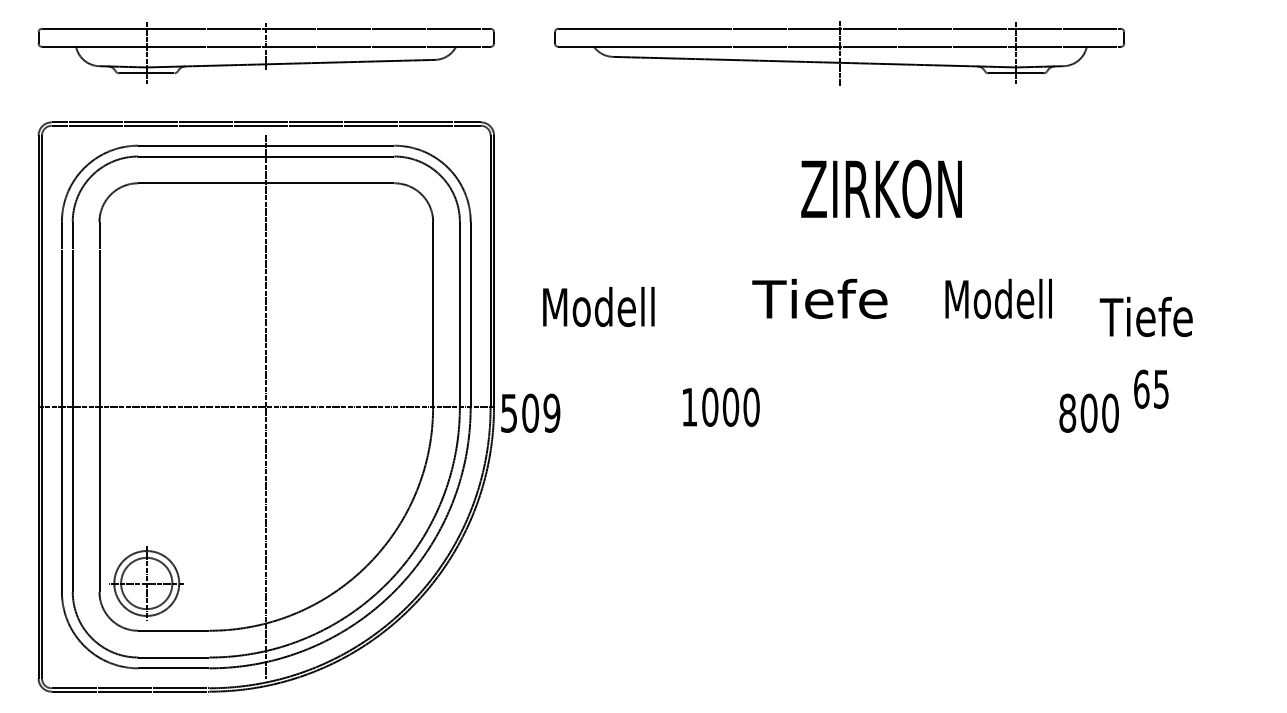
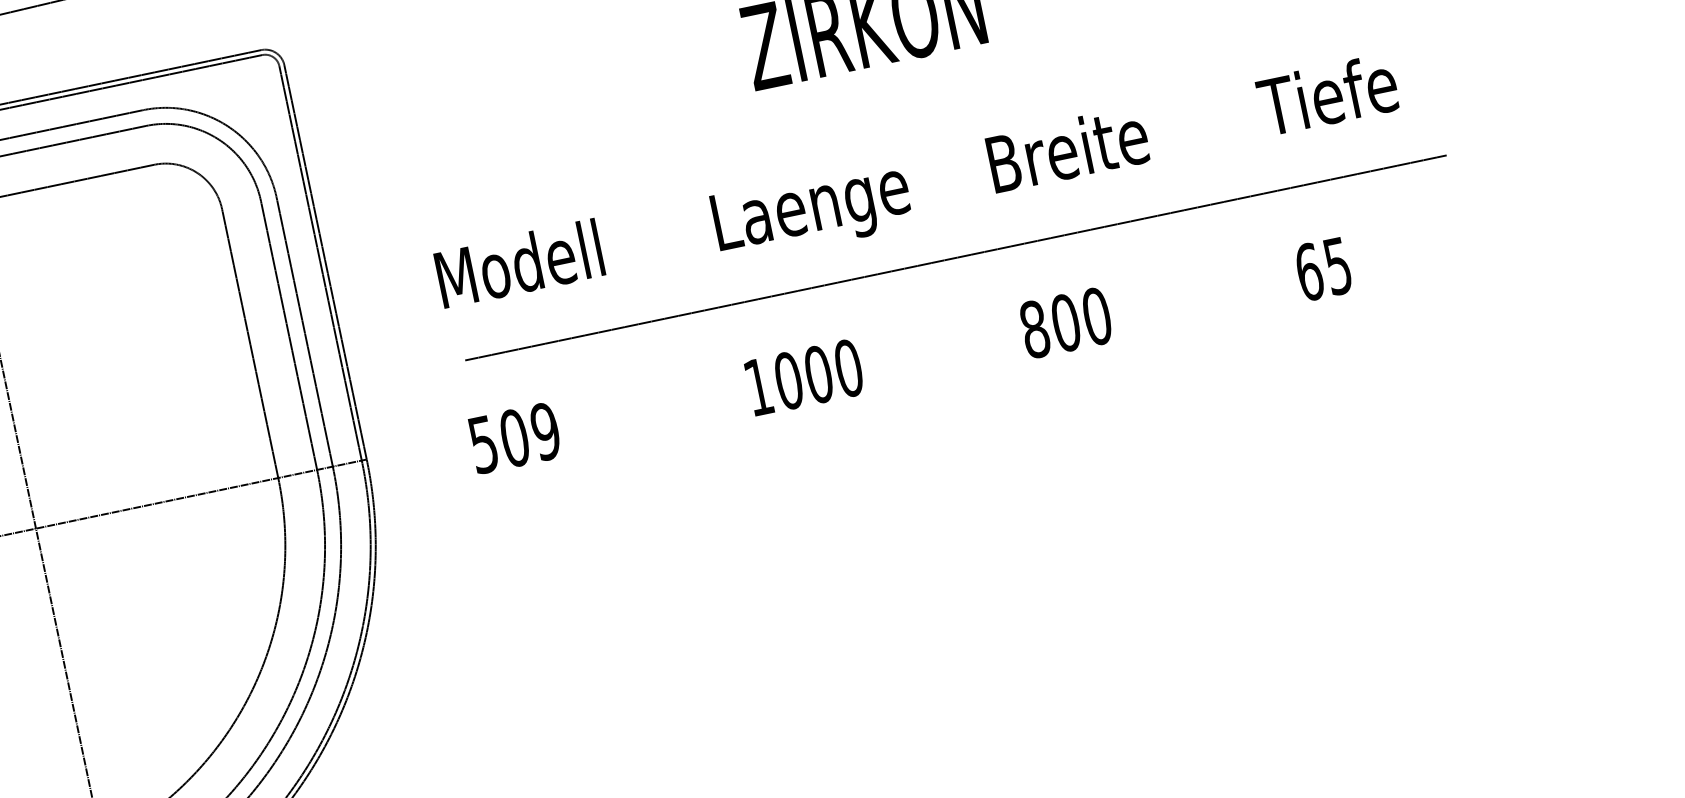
text: (999, 298) -> (1067, 148), Modell -> Breite
text: (820, 303) -> (809, 210), Tiefe -> Laenge
text: (598, 306) -> (518, 263), moved
text: (1145, 316) -> (1326, 94), moved
line: (910, 355) -> (956, 258), added
text: (1151, 388) -> (1323, 268), moved
text: (721, 406) -> (804, 376), moved
text: (530, 412) -> (514, 437), moved
text: (1088, 412) -> (1064, 322), moved

